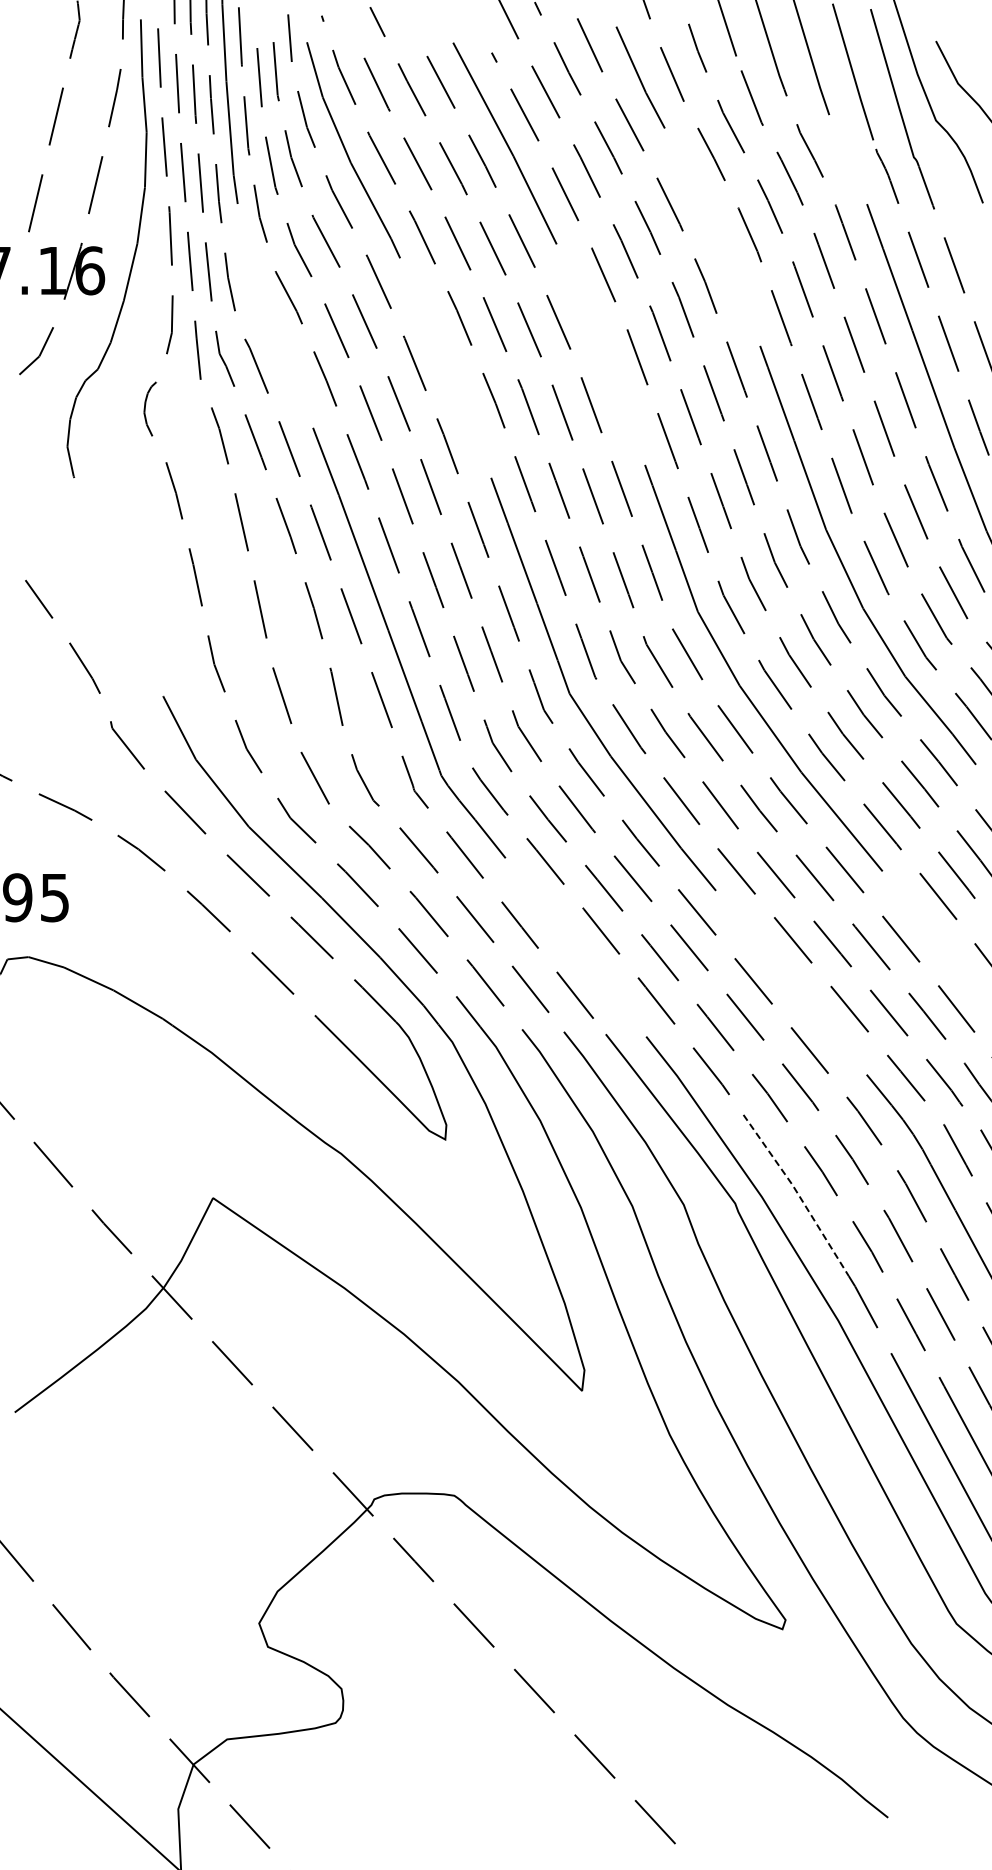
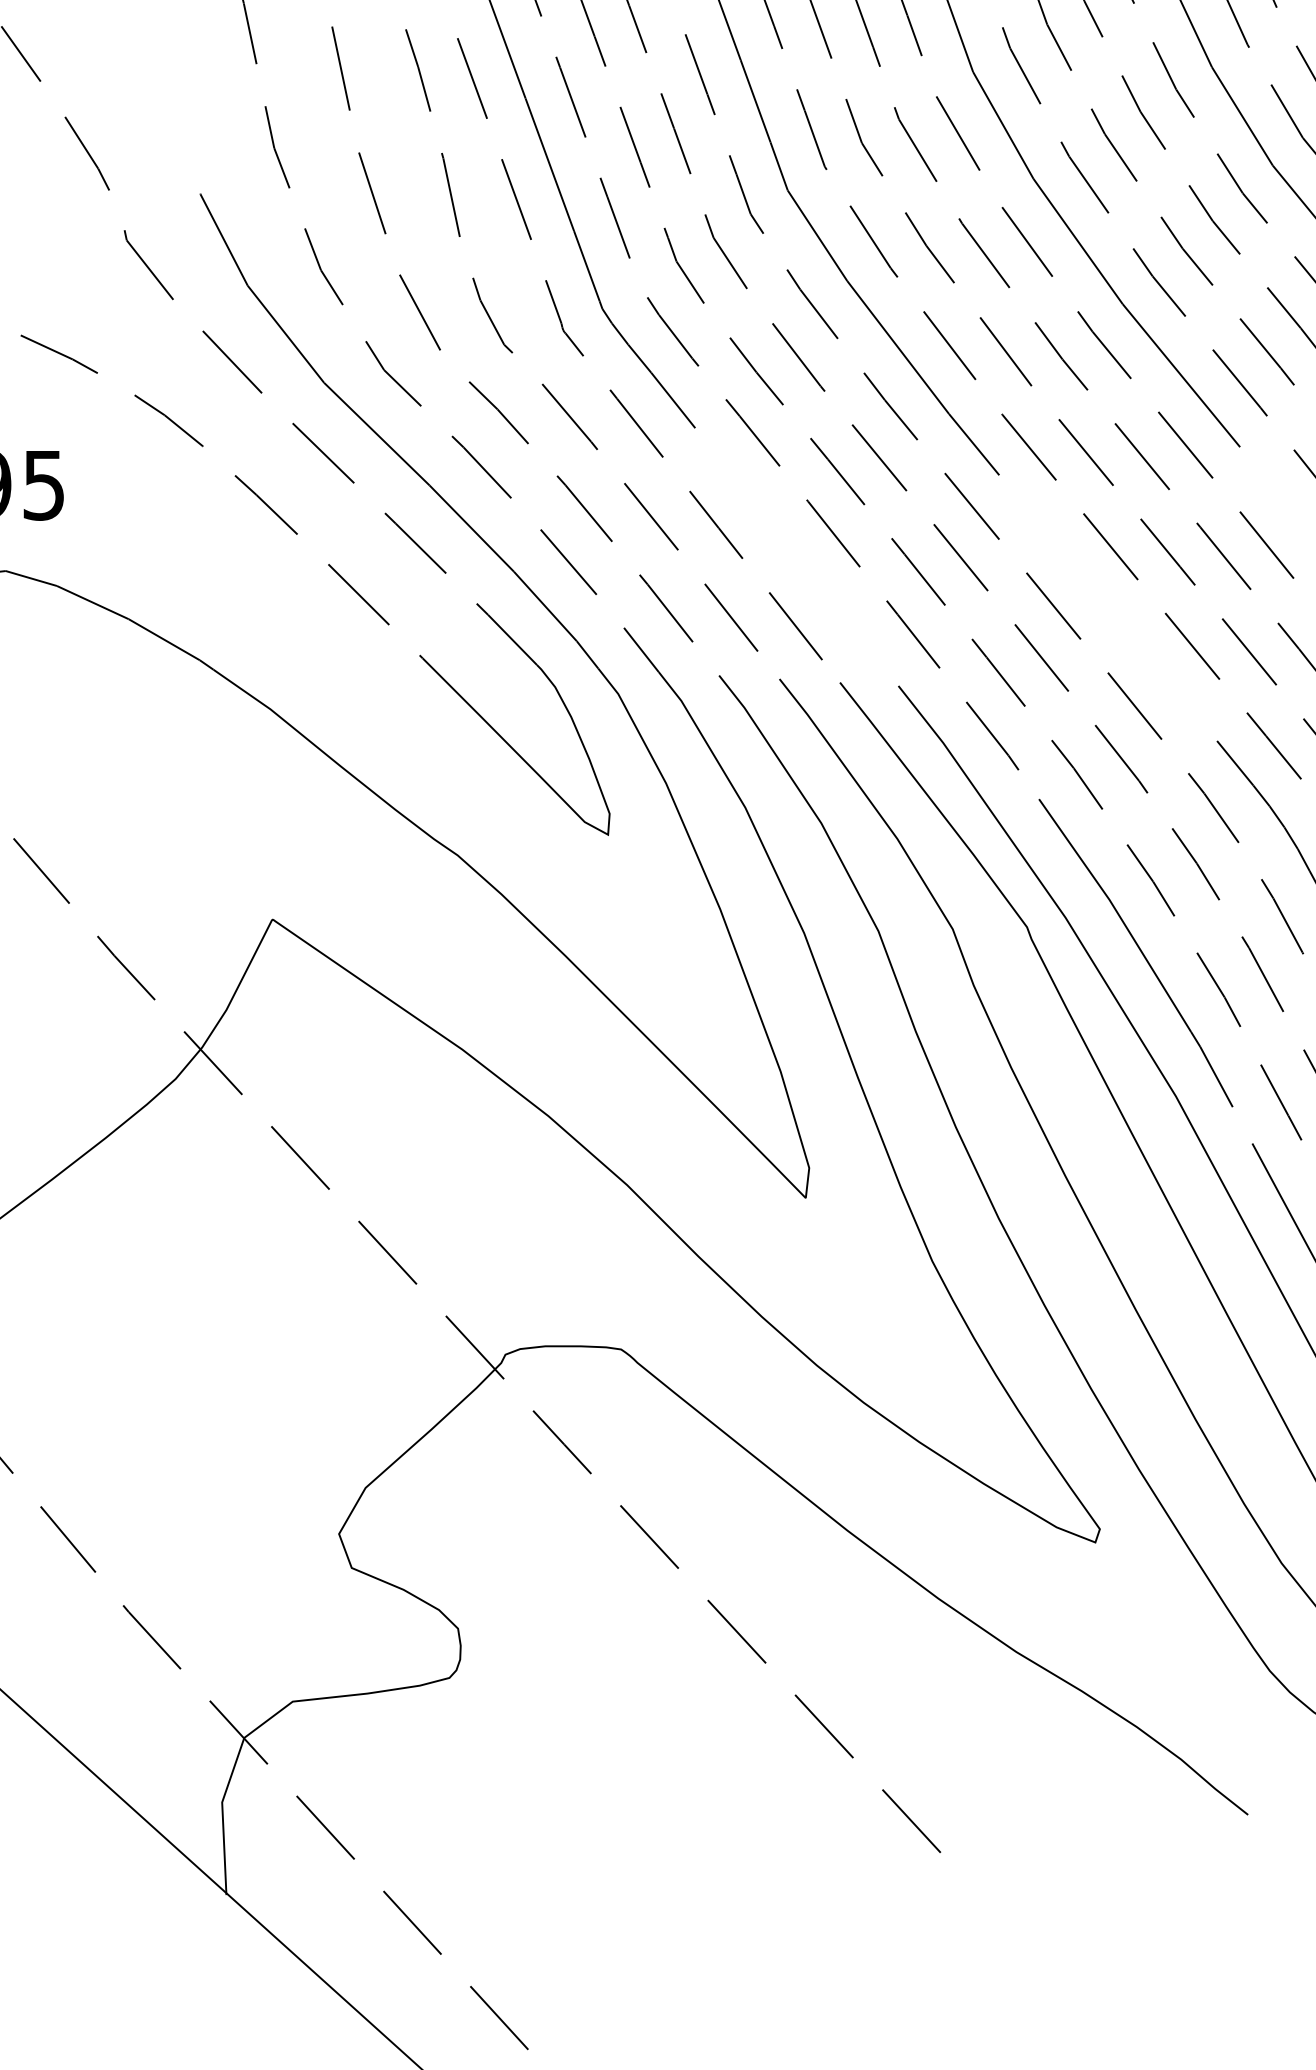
line: (797, 1193) -> (1117, 912), dashed -> solid

